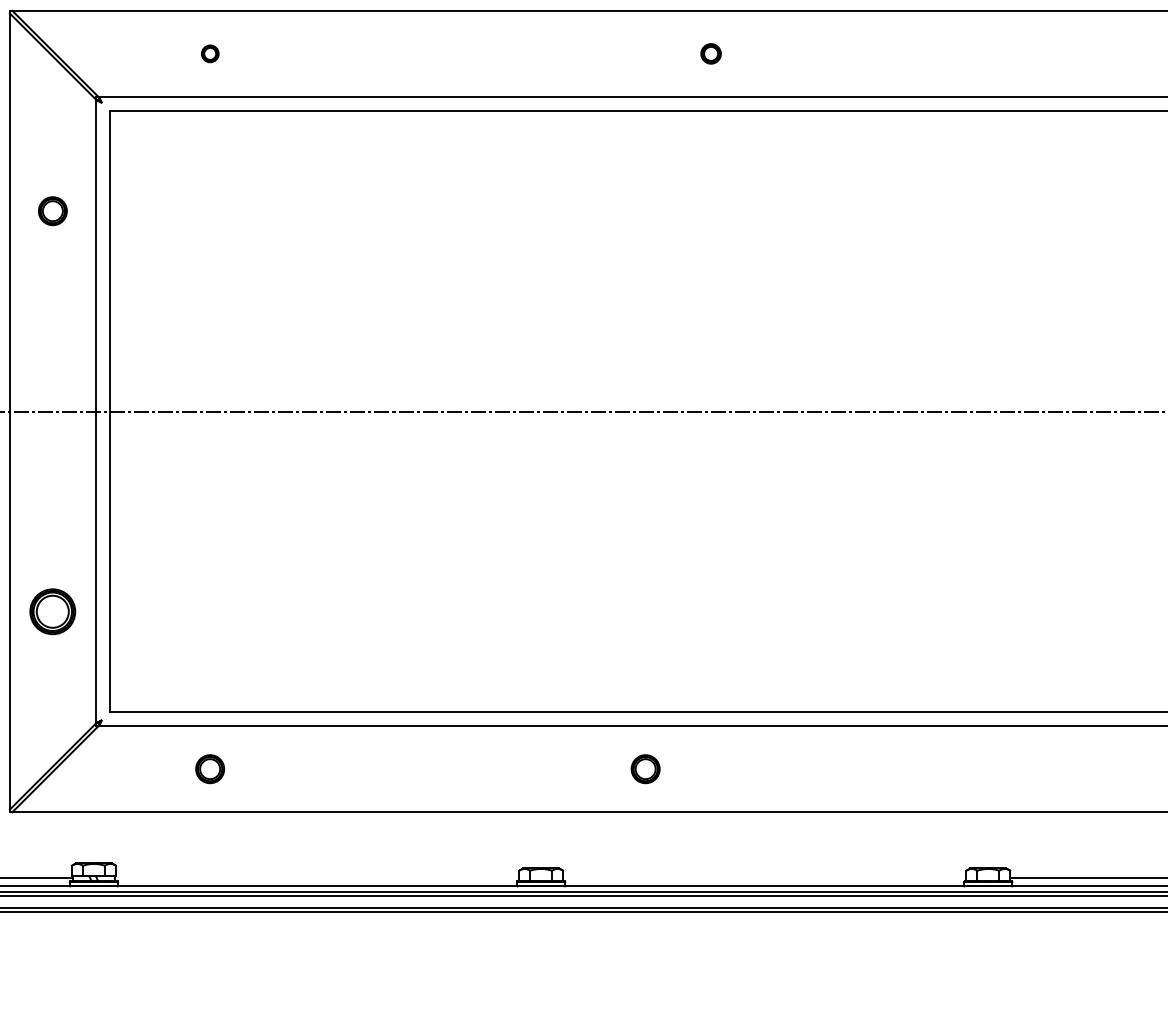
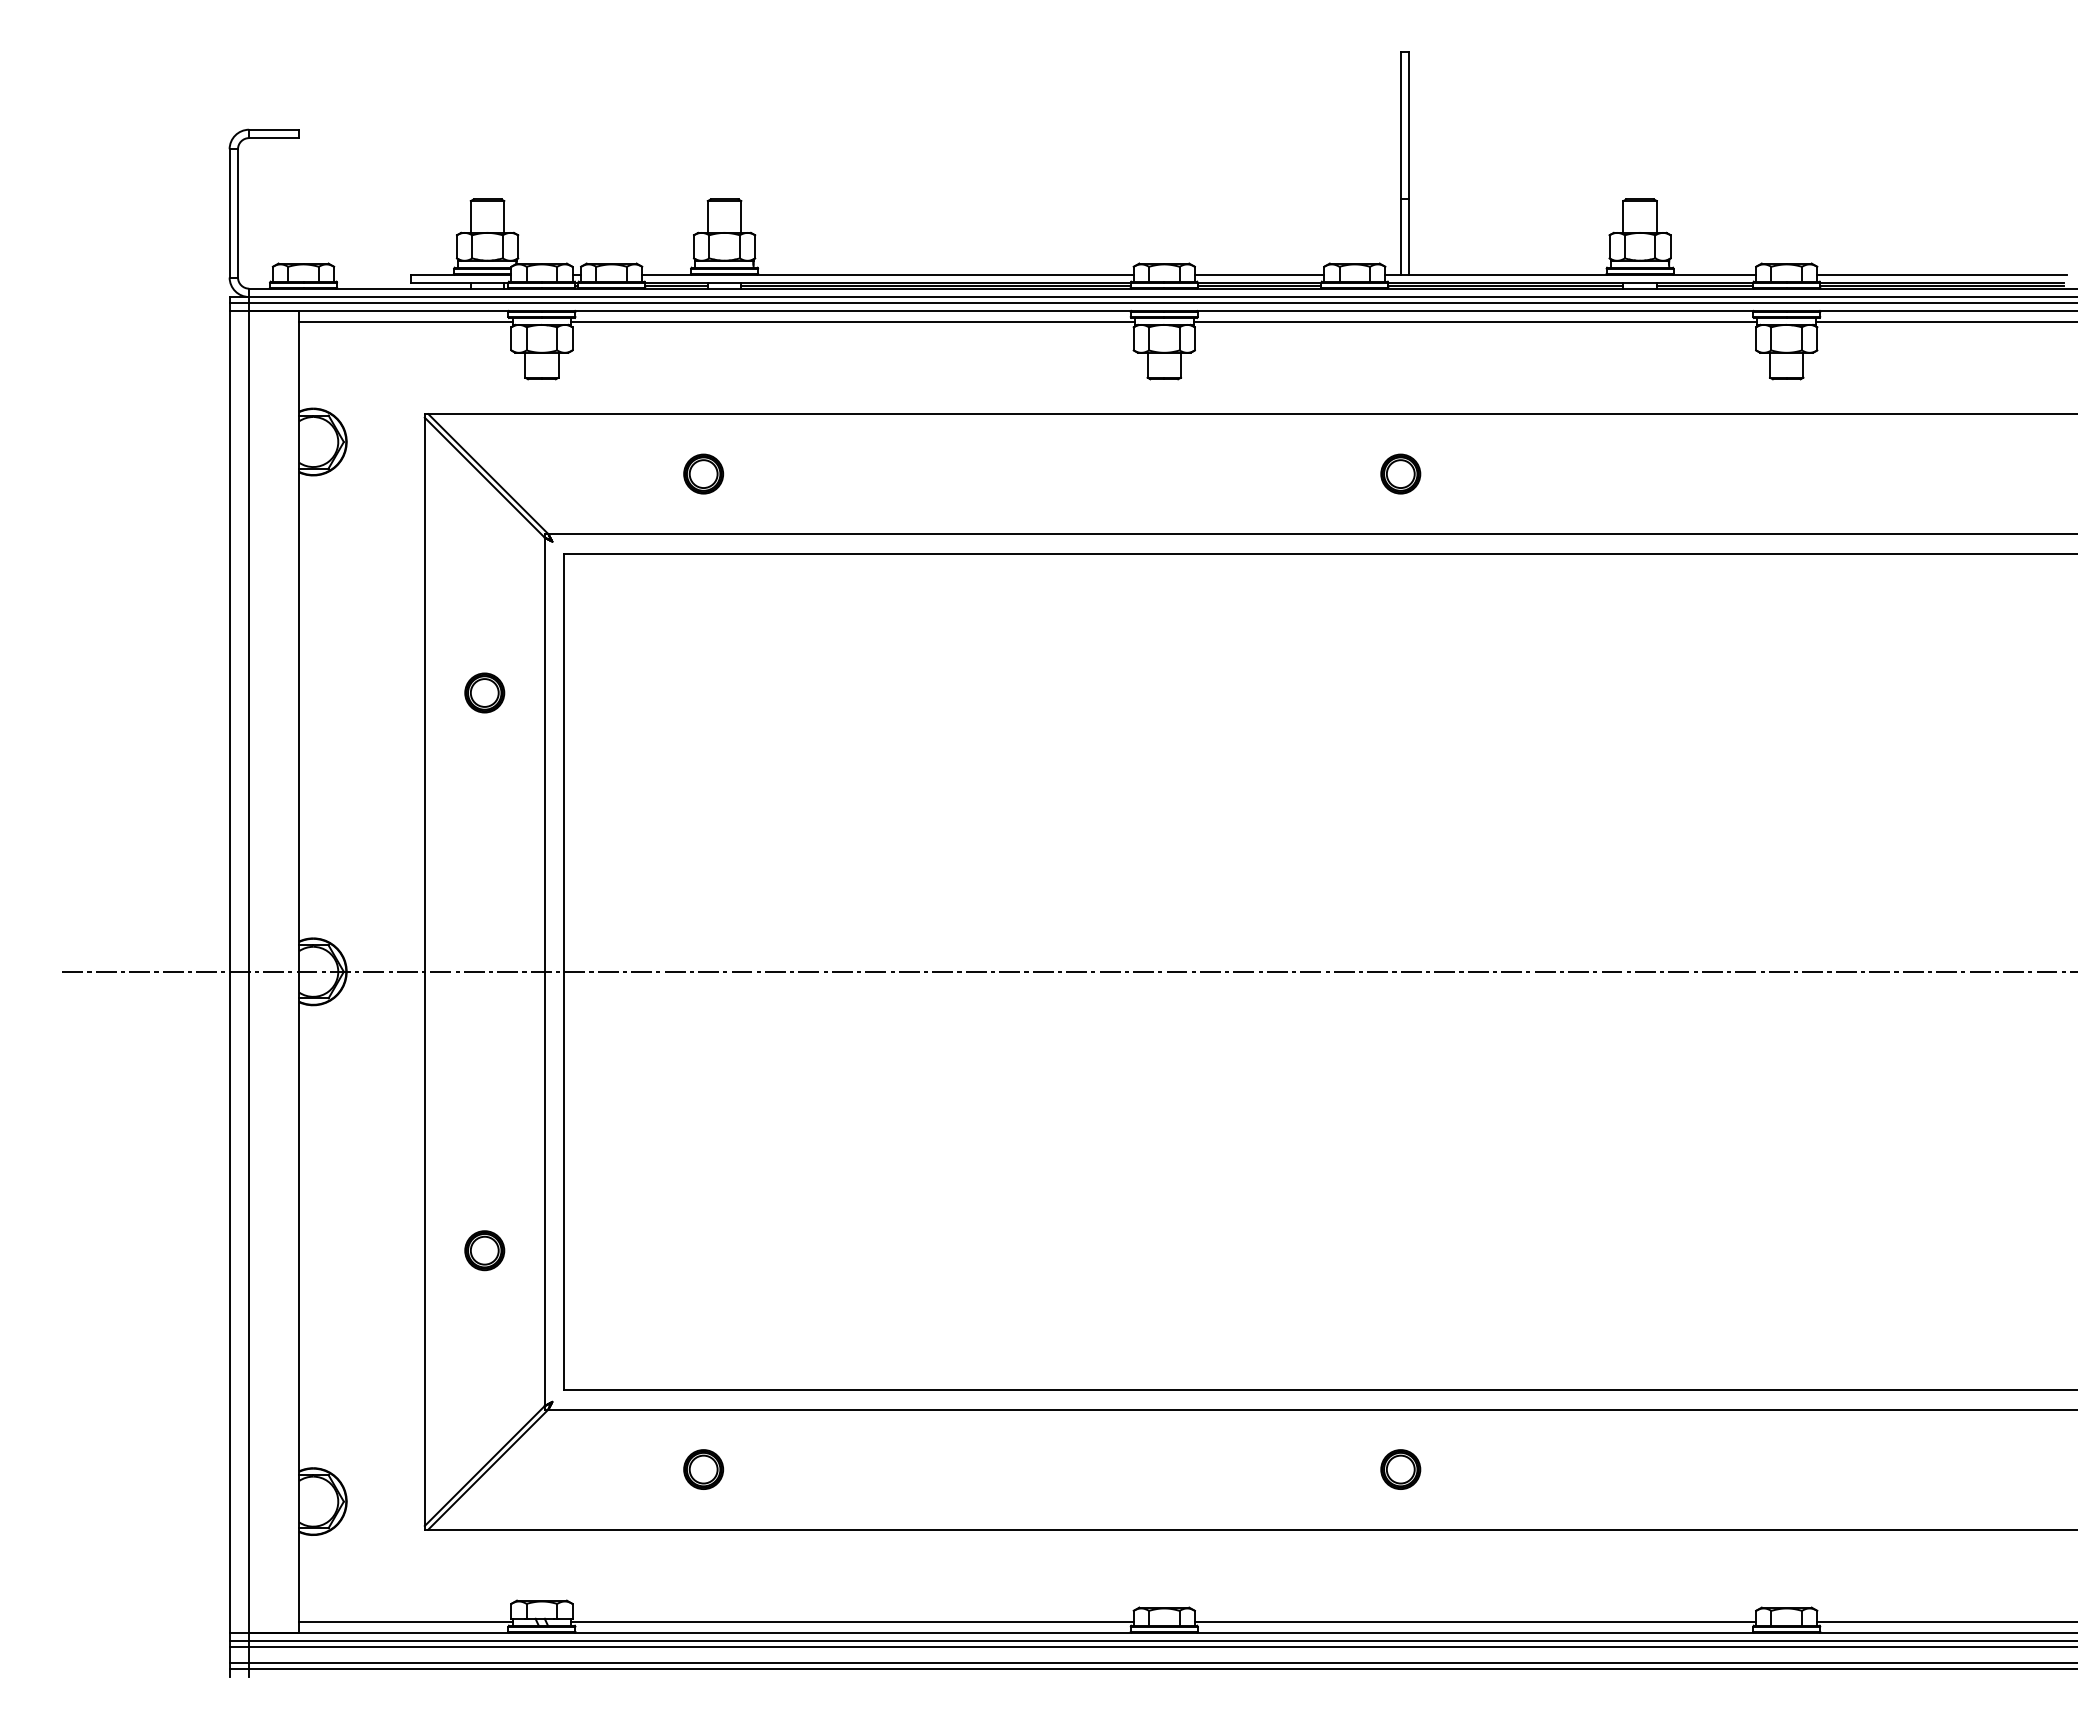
part: (210, 53) -> (703, 473), size x1.67
part: (710, 53) -> (1400, 473), size x1.43
part: (52, 611) -> (484, 1250), size x0.62
part: (645, 769) -> (1400, 1469), moved
line: (317, 878) -> (852, 1621), added
line: (764, 878) -> (1475, 1621), added

